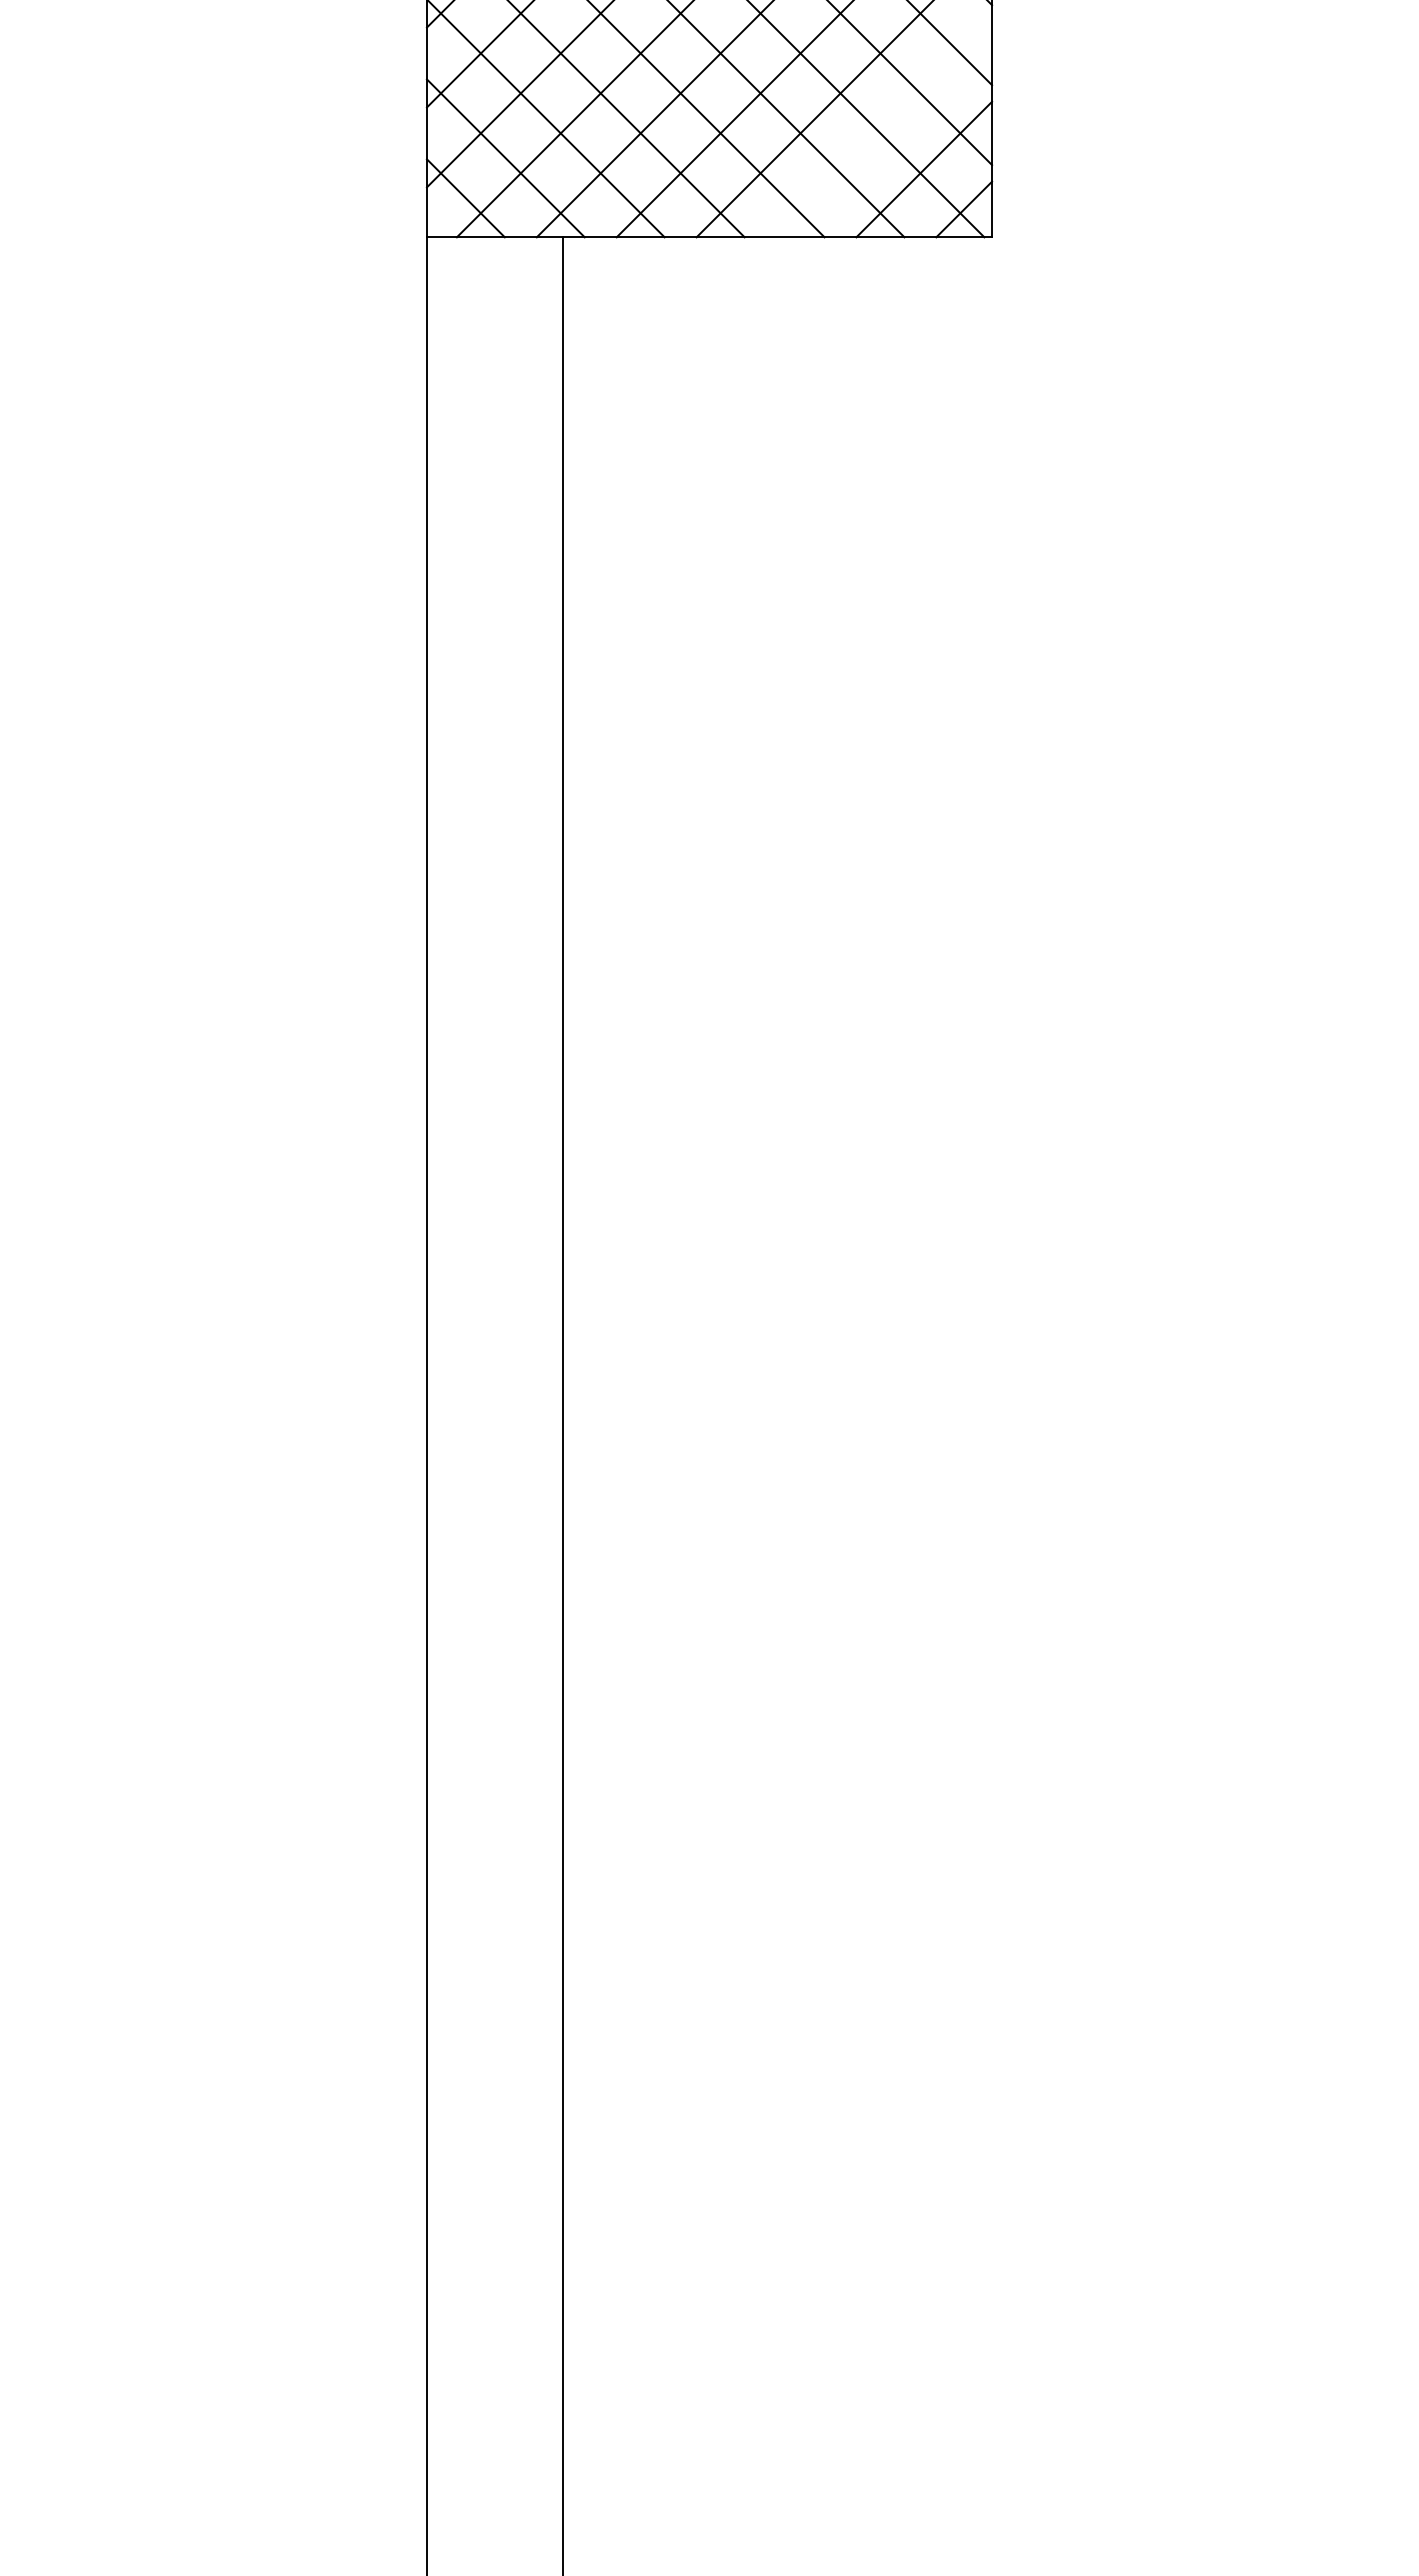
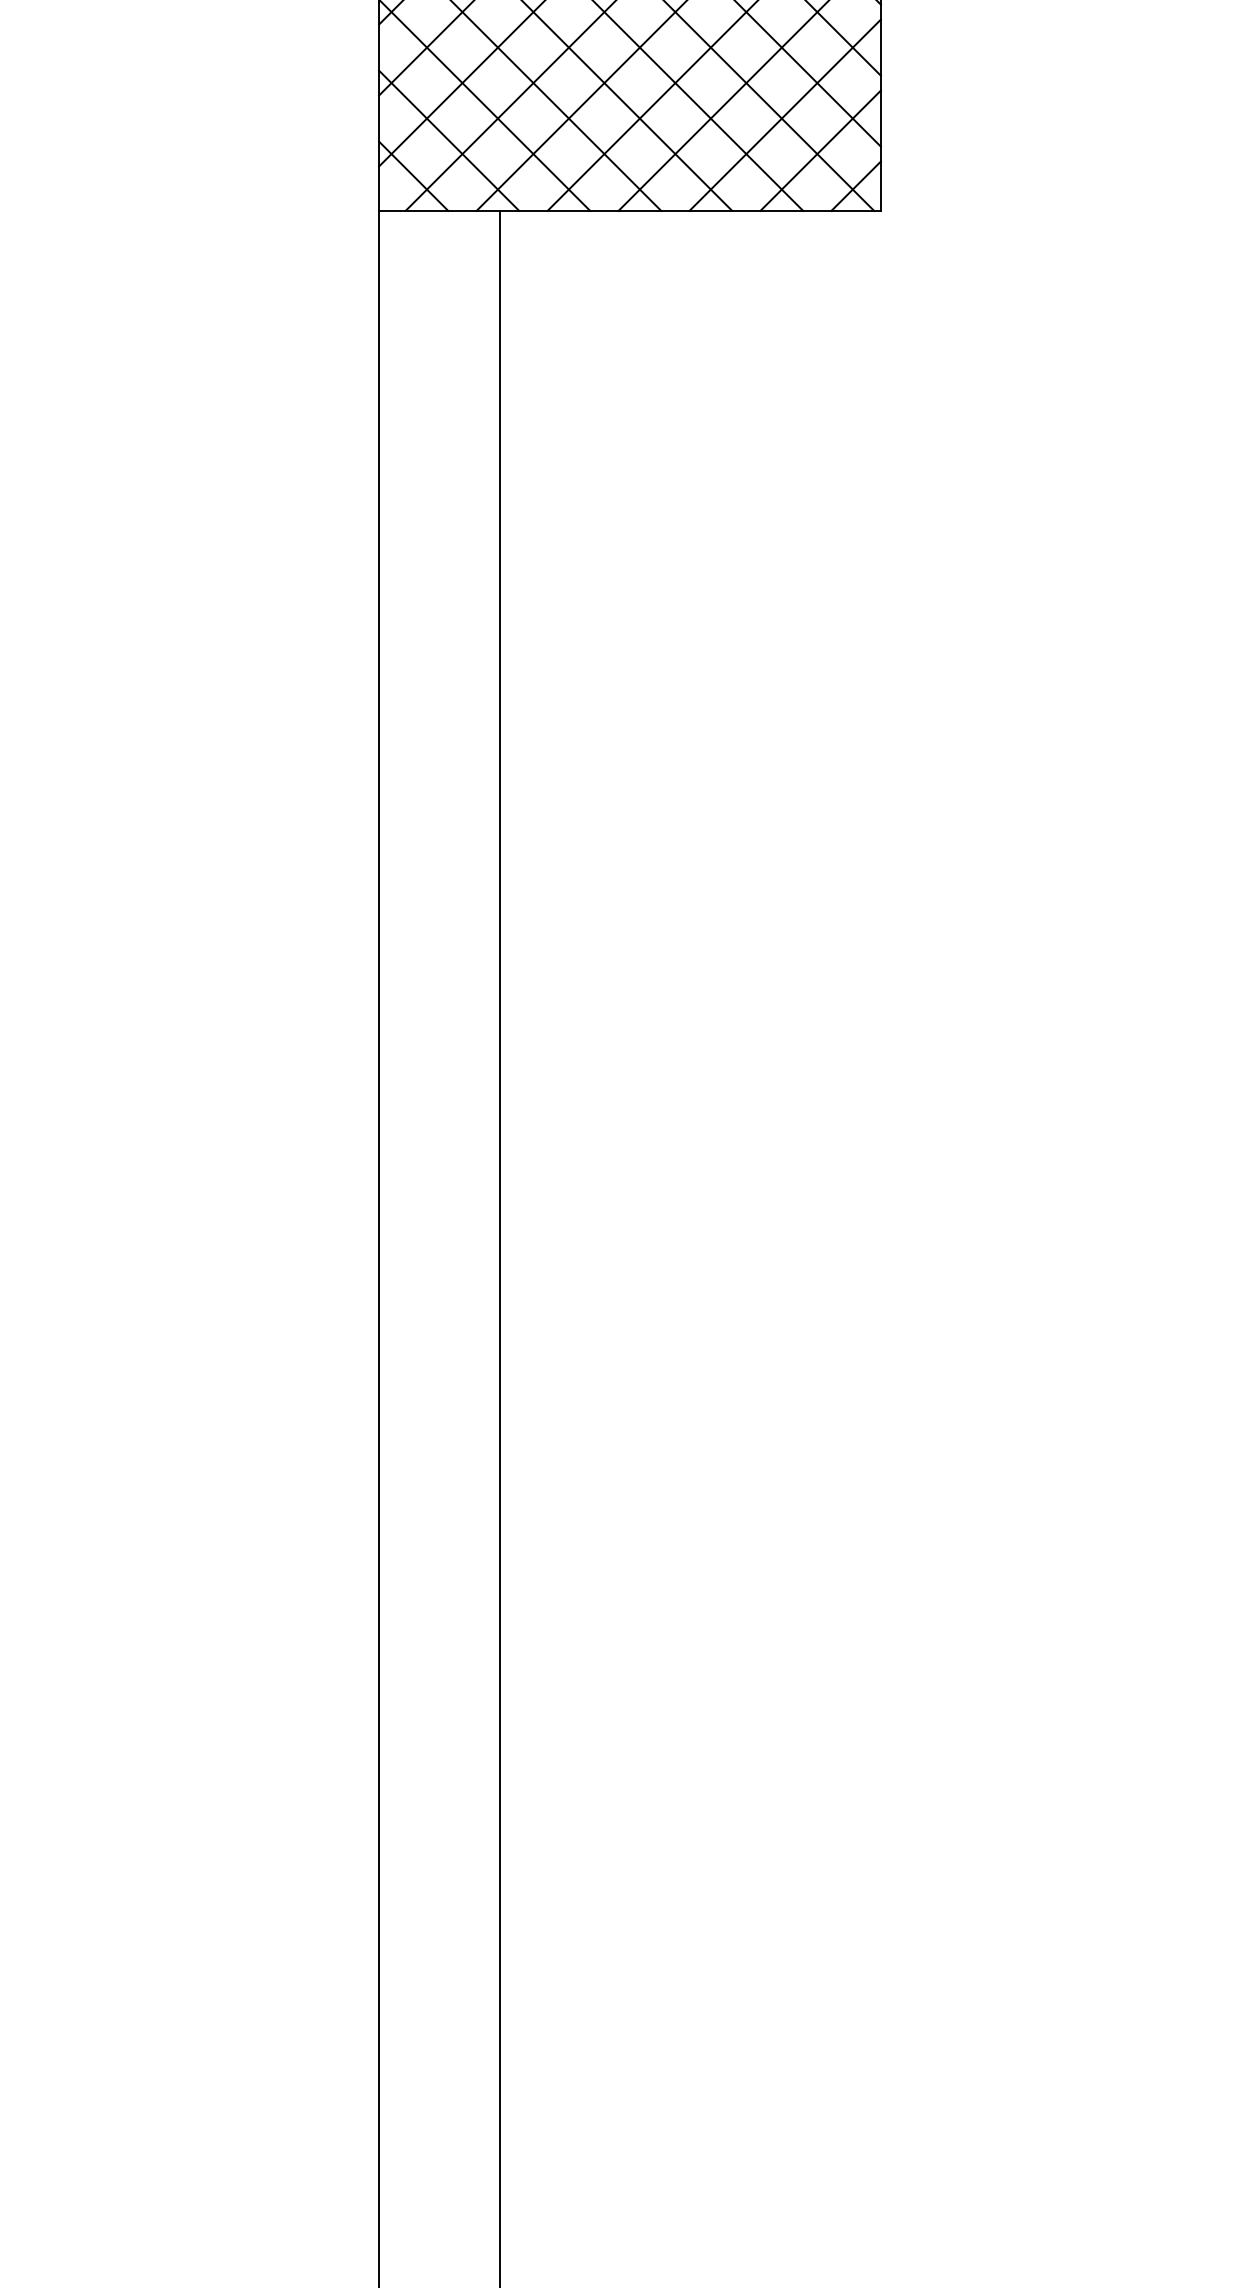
line: (884, 129) -> (785, 115), added

